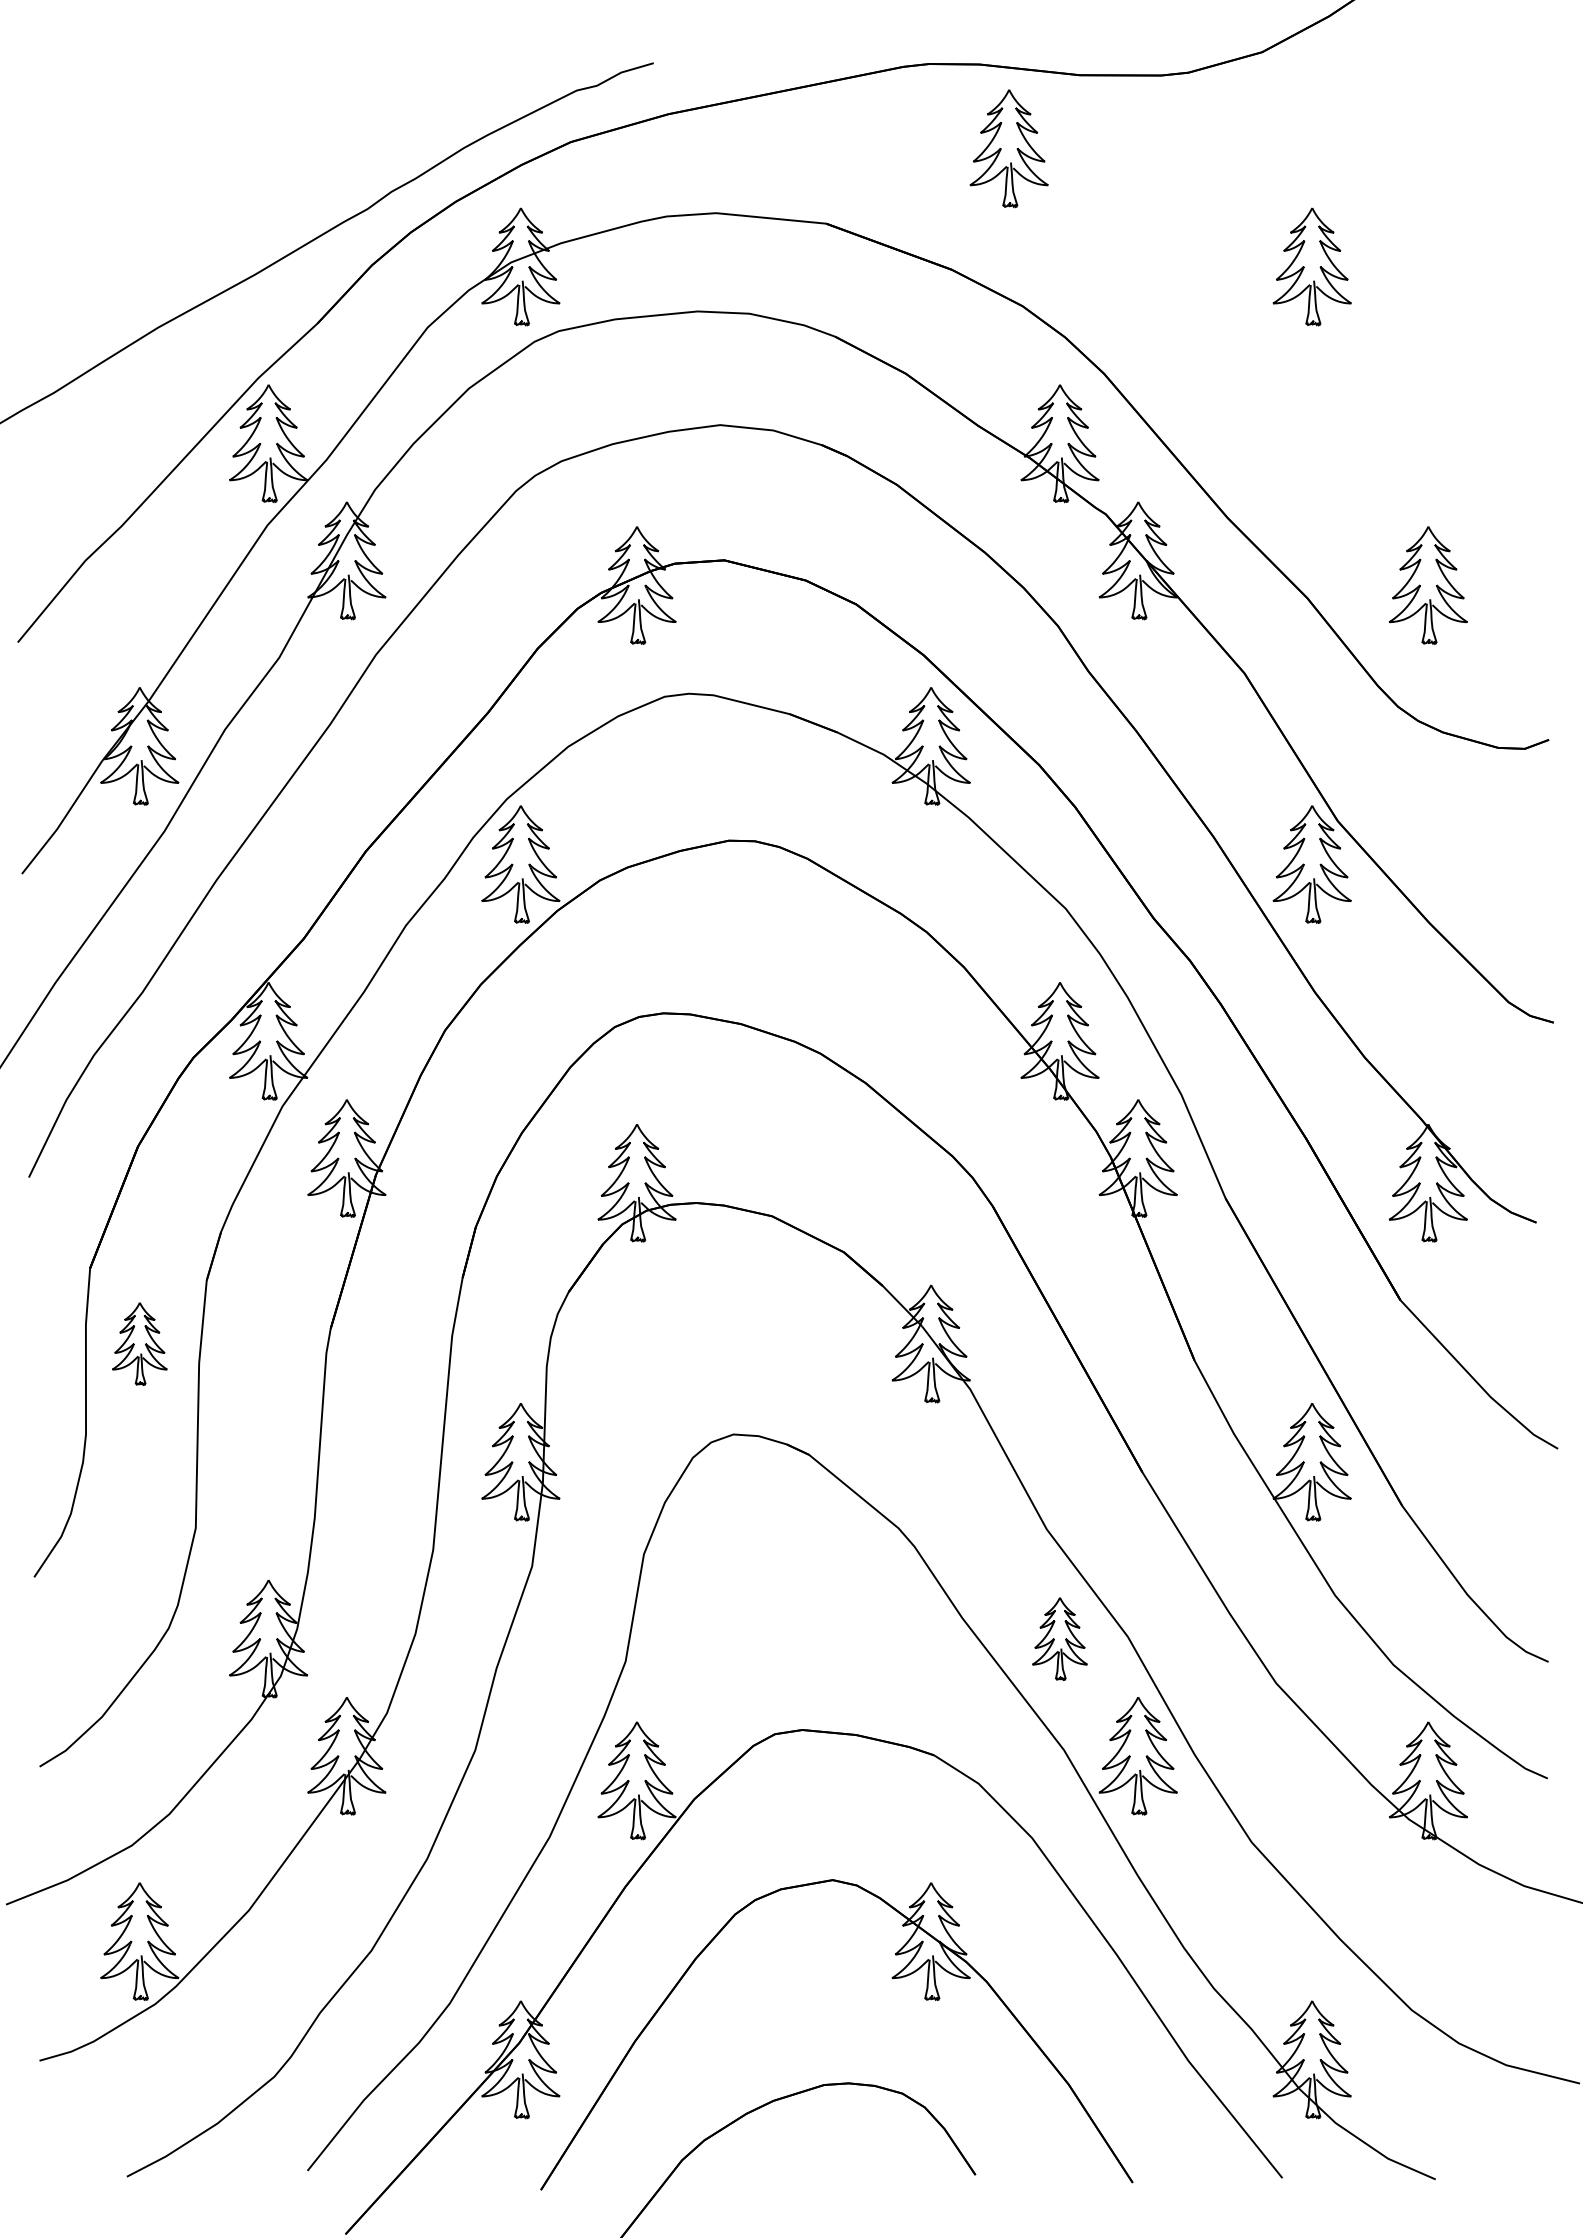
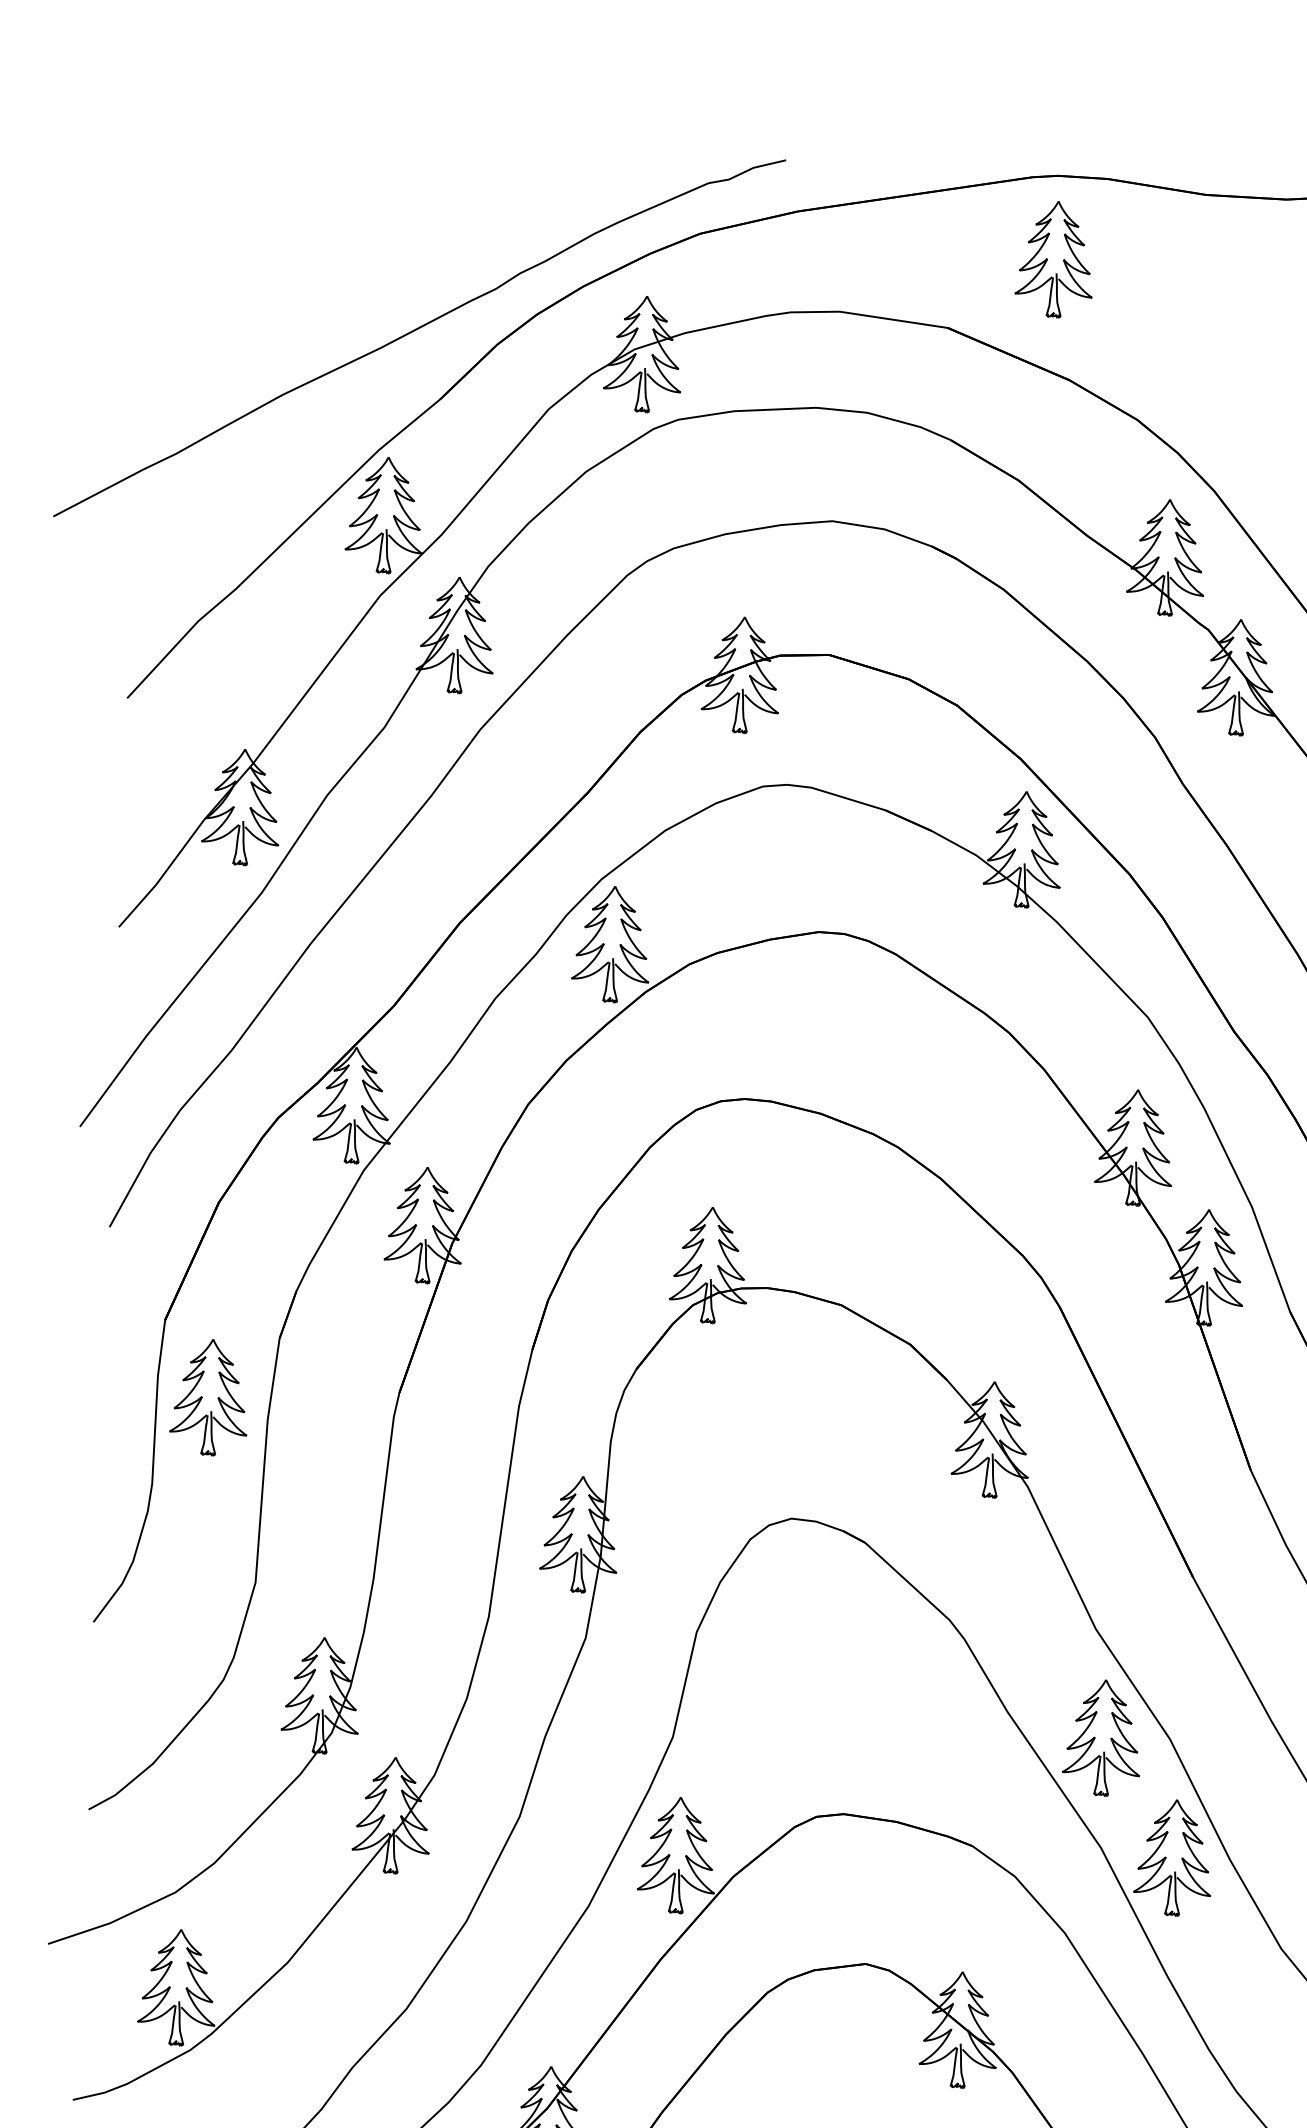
part: (1008, 148) -> (1054, 259), moved
part: (139, 1343) -> (209, 1397), size x1.43
part: (1059, 1638) -> (1102, 1737), size x1.43

